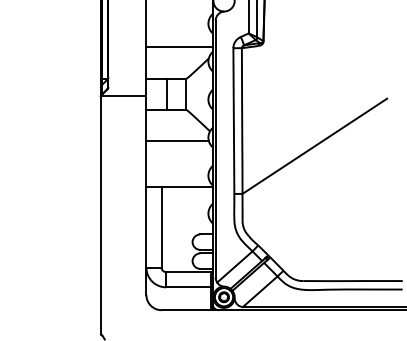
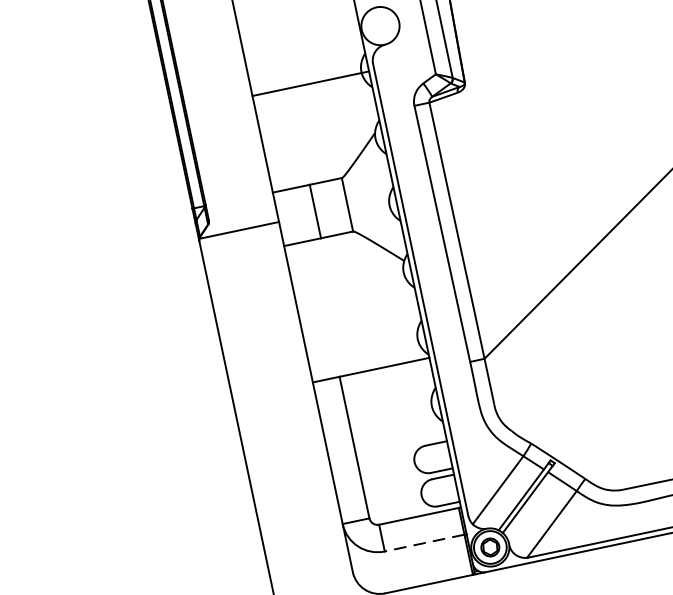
line: (179, 47) -> (310, 84), moved
line: (177, 141) -> (350, 290), removed
line: (188, 287) -> (424, 543), solid -> dashed

